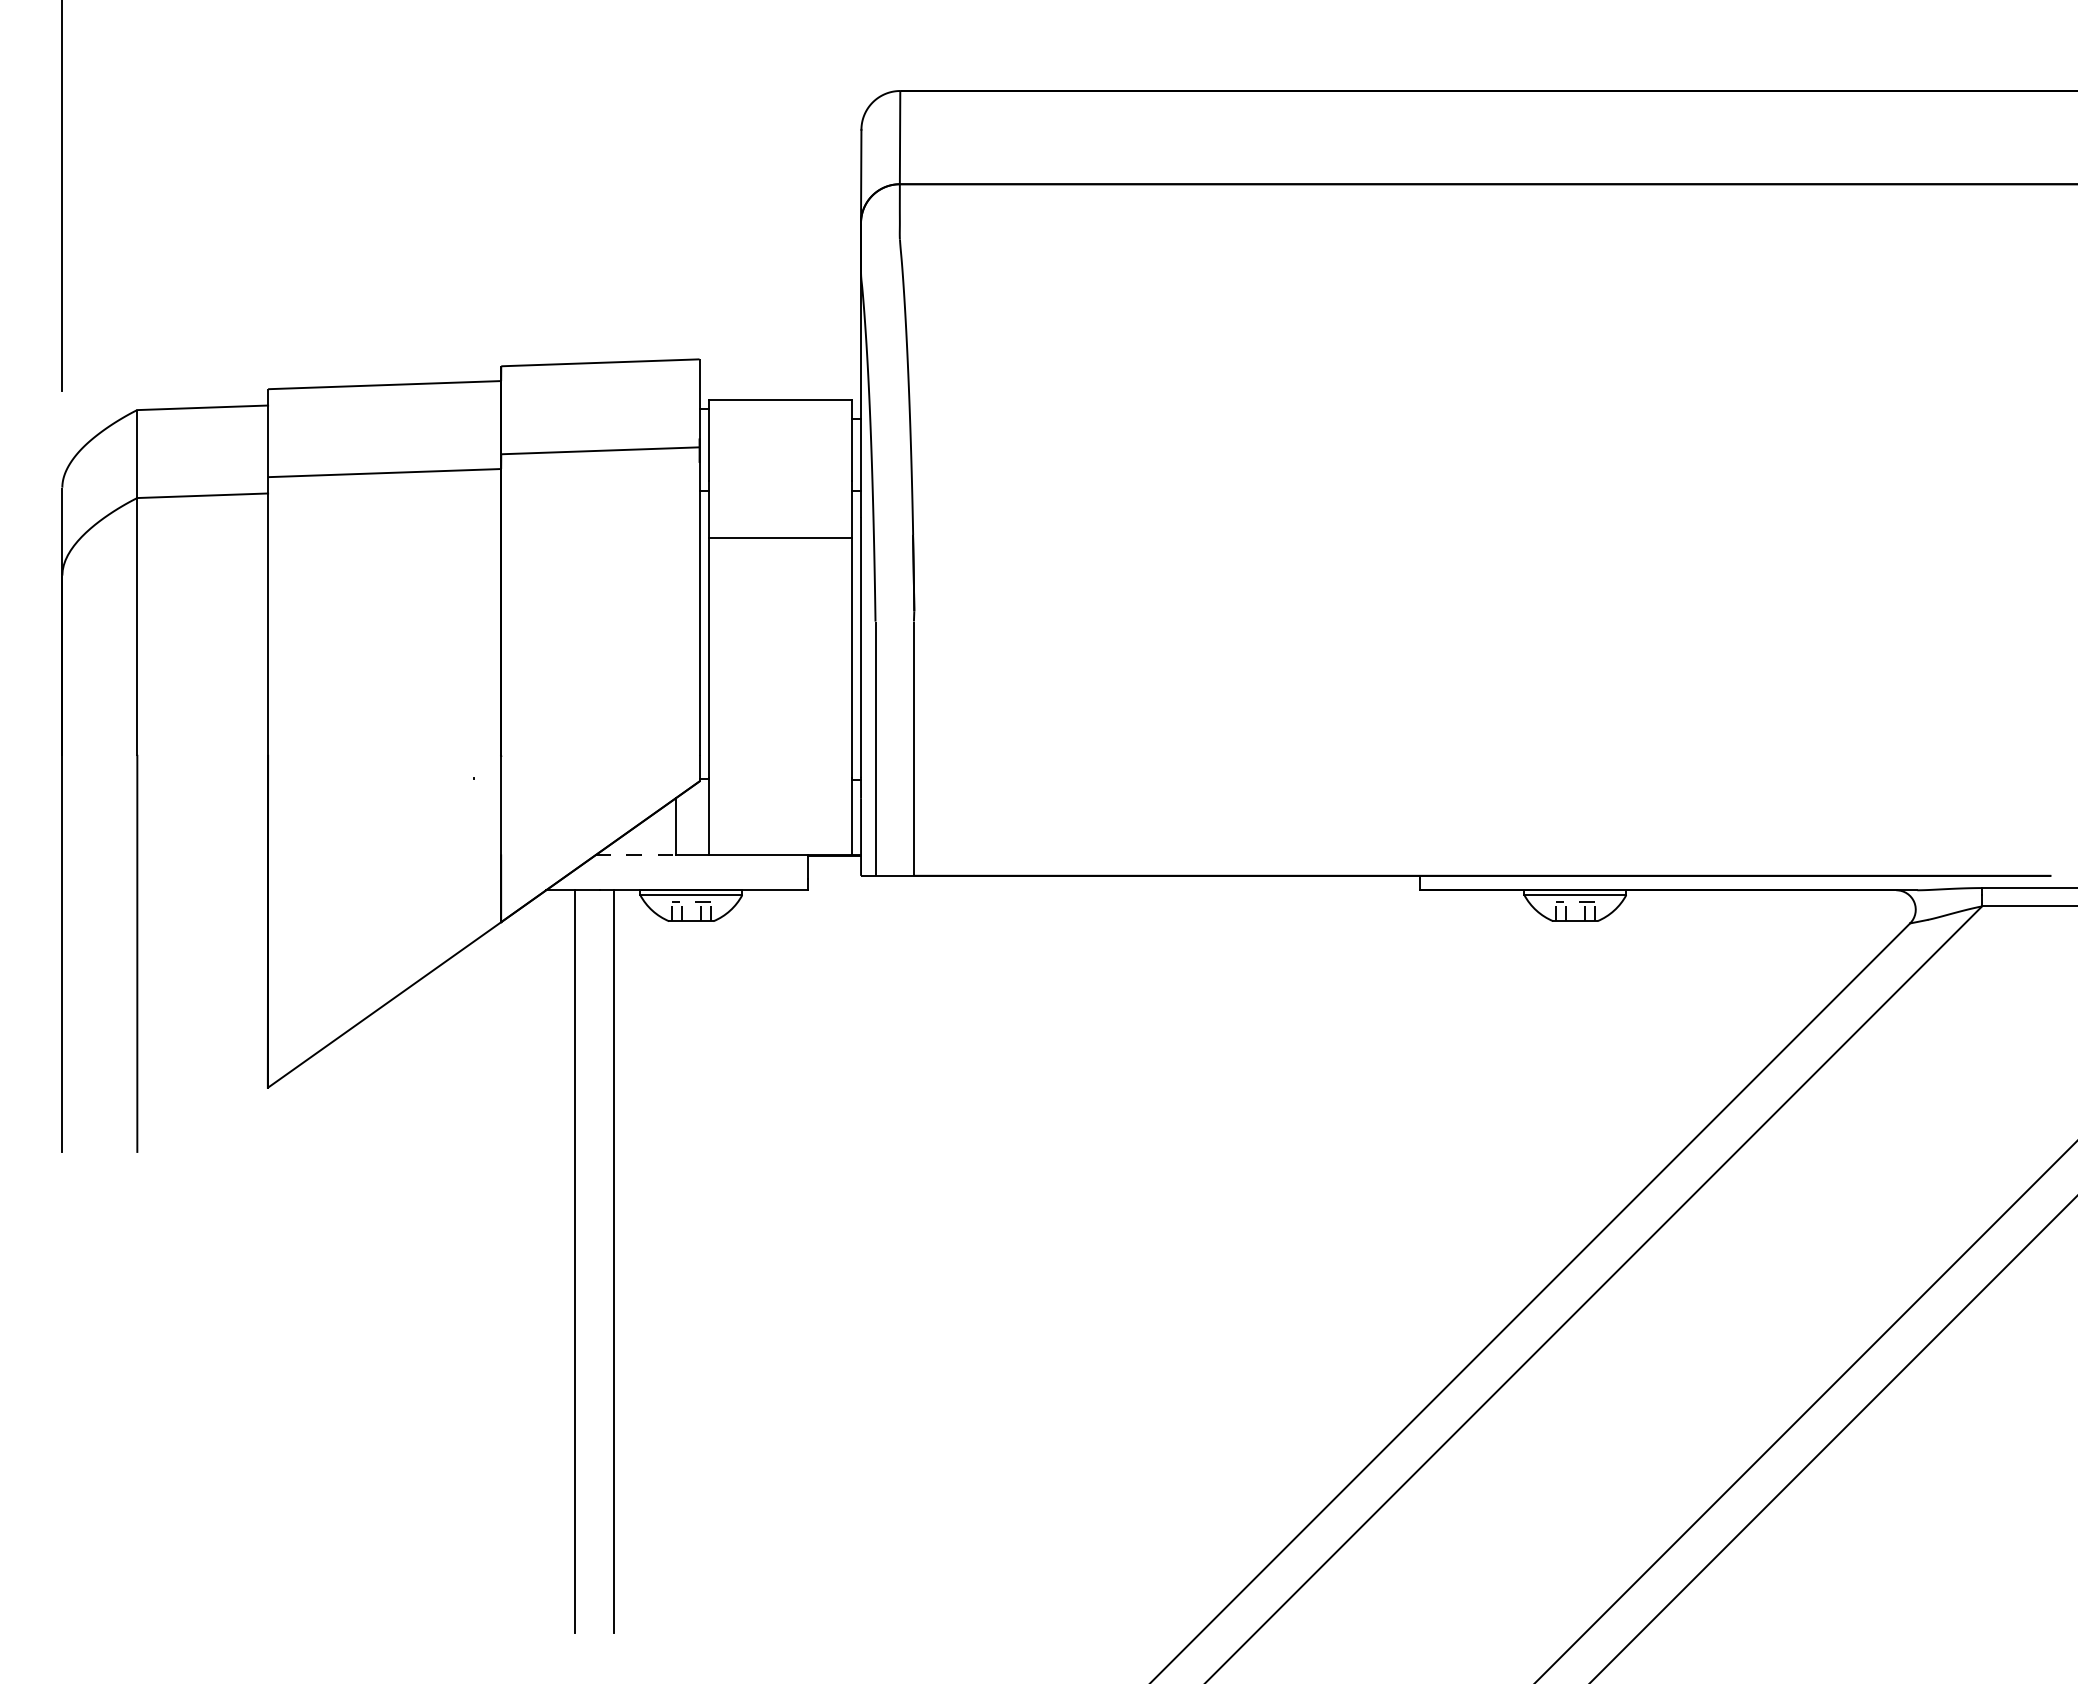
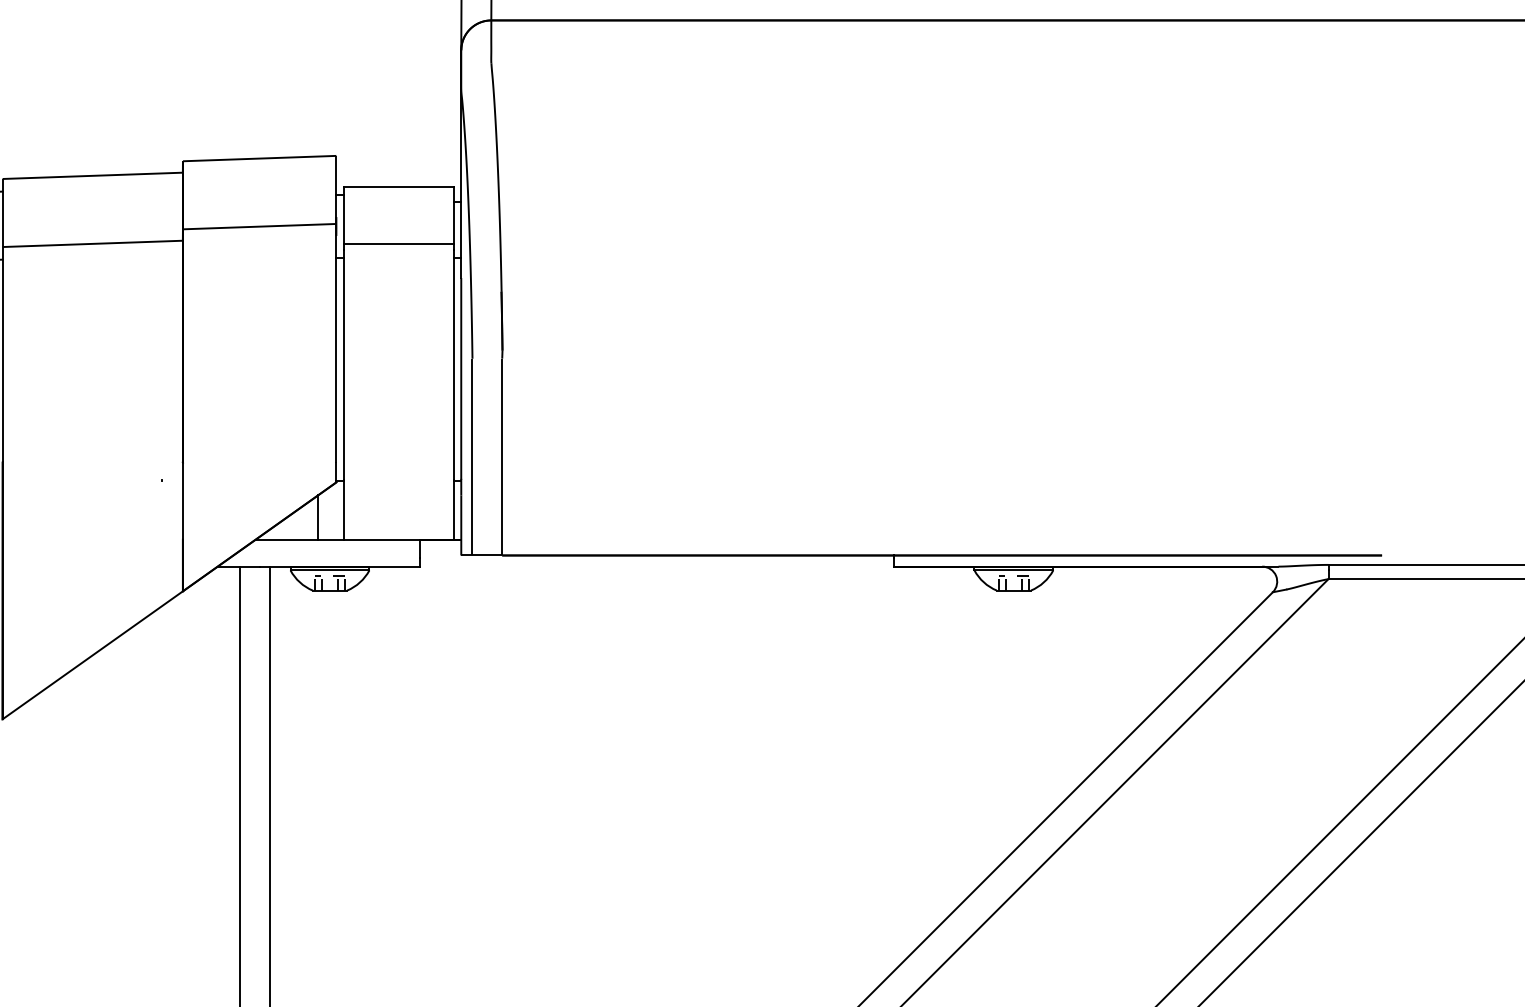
line: (780, 538) -> (398, 244), moved
line: (635, 855) -> (286, 539), dashed -> solid

